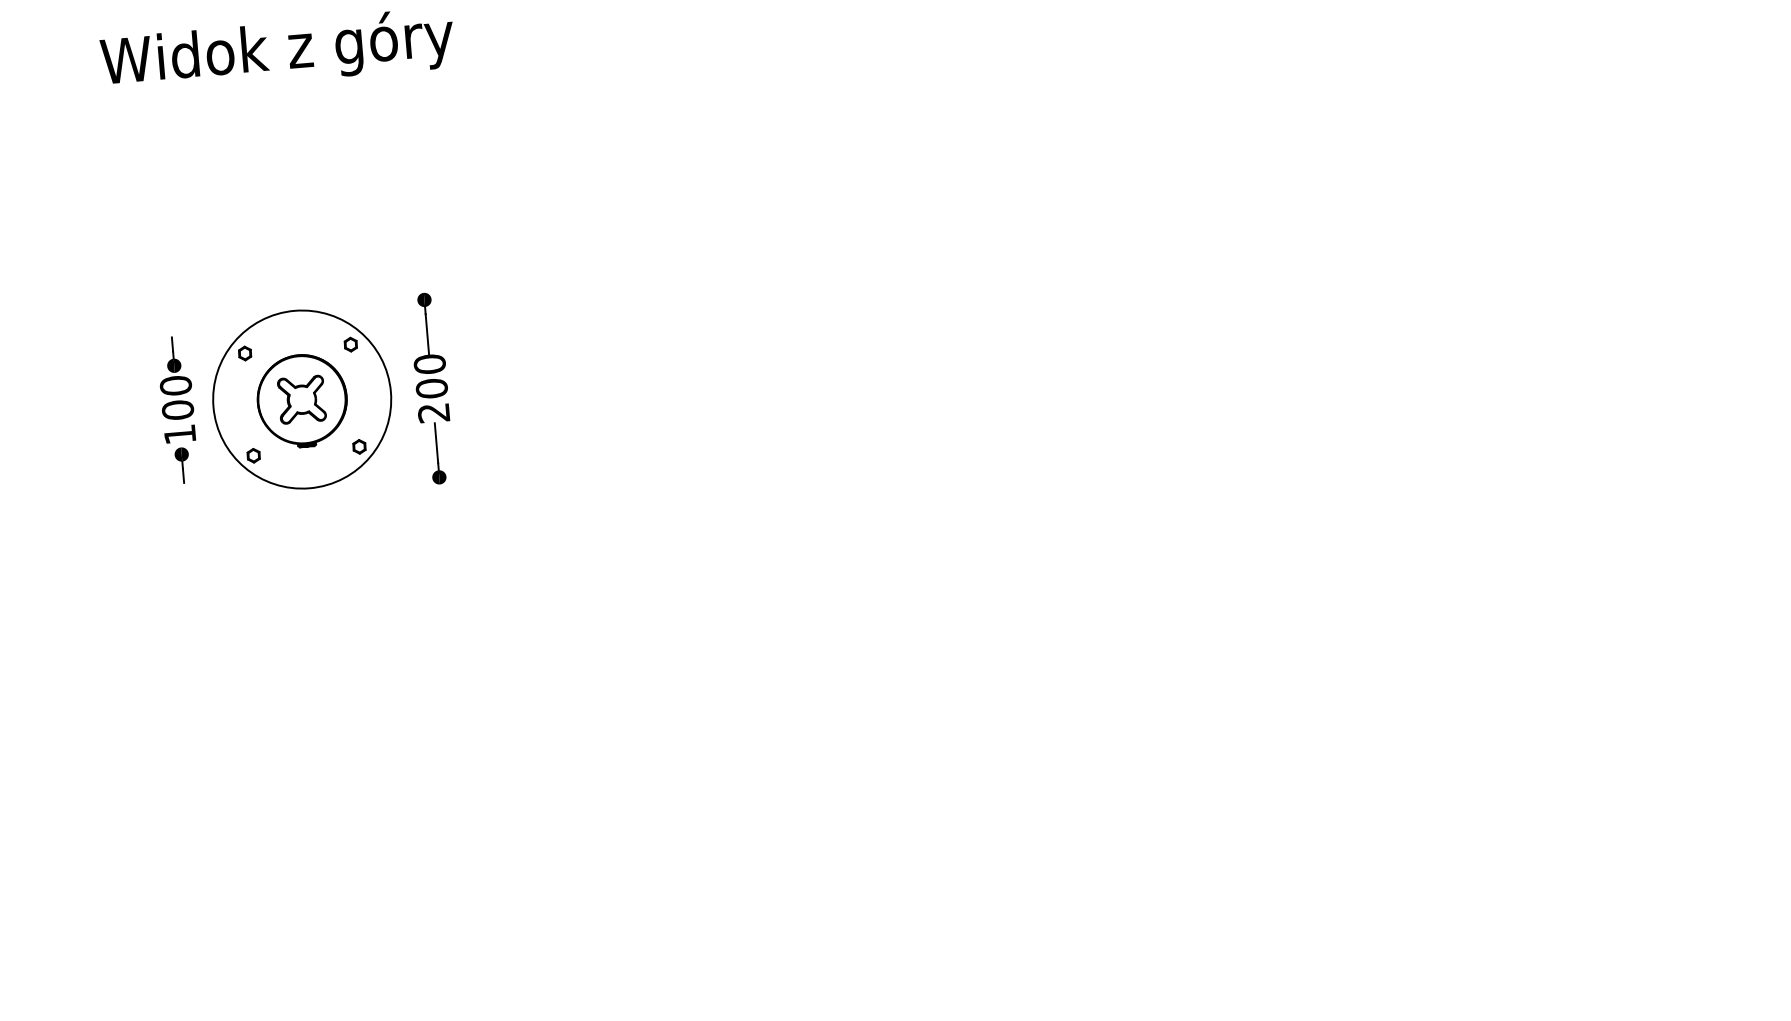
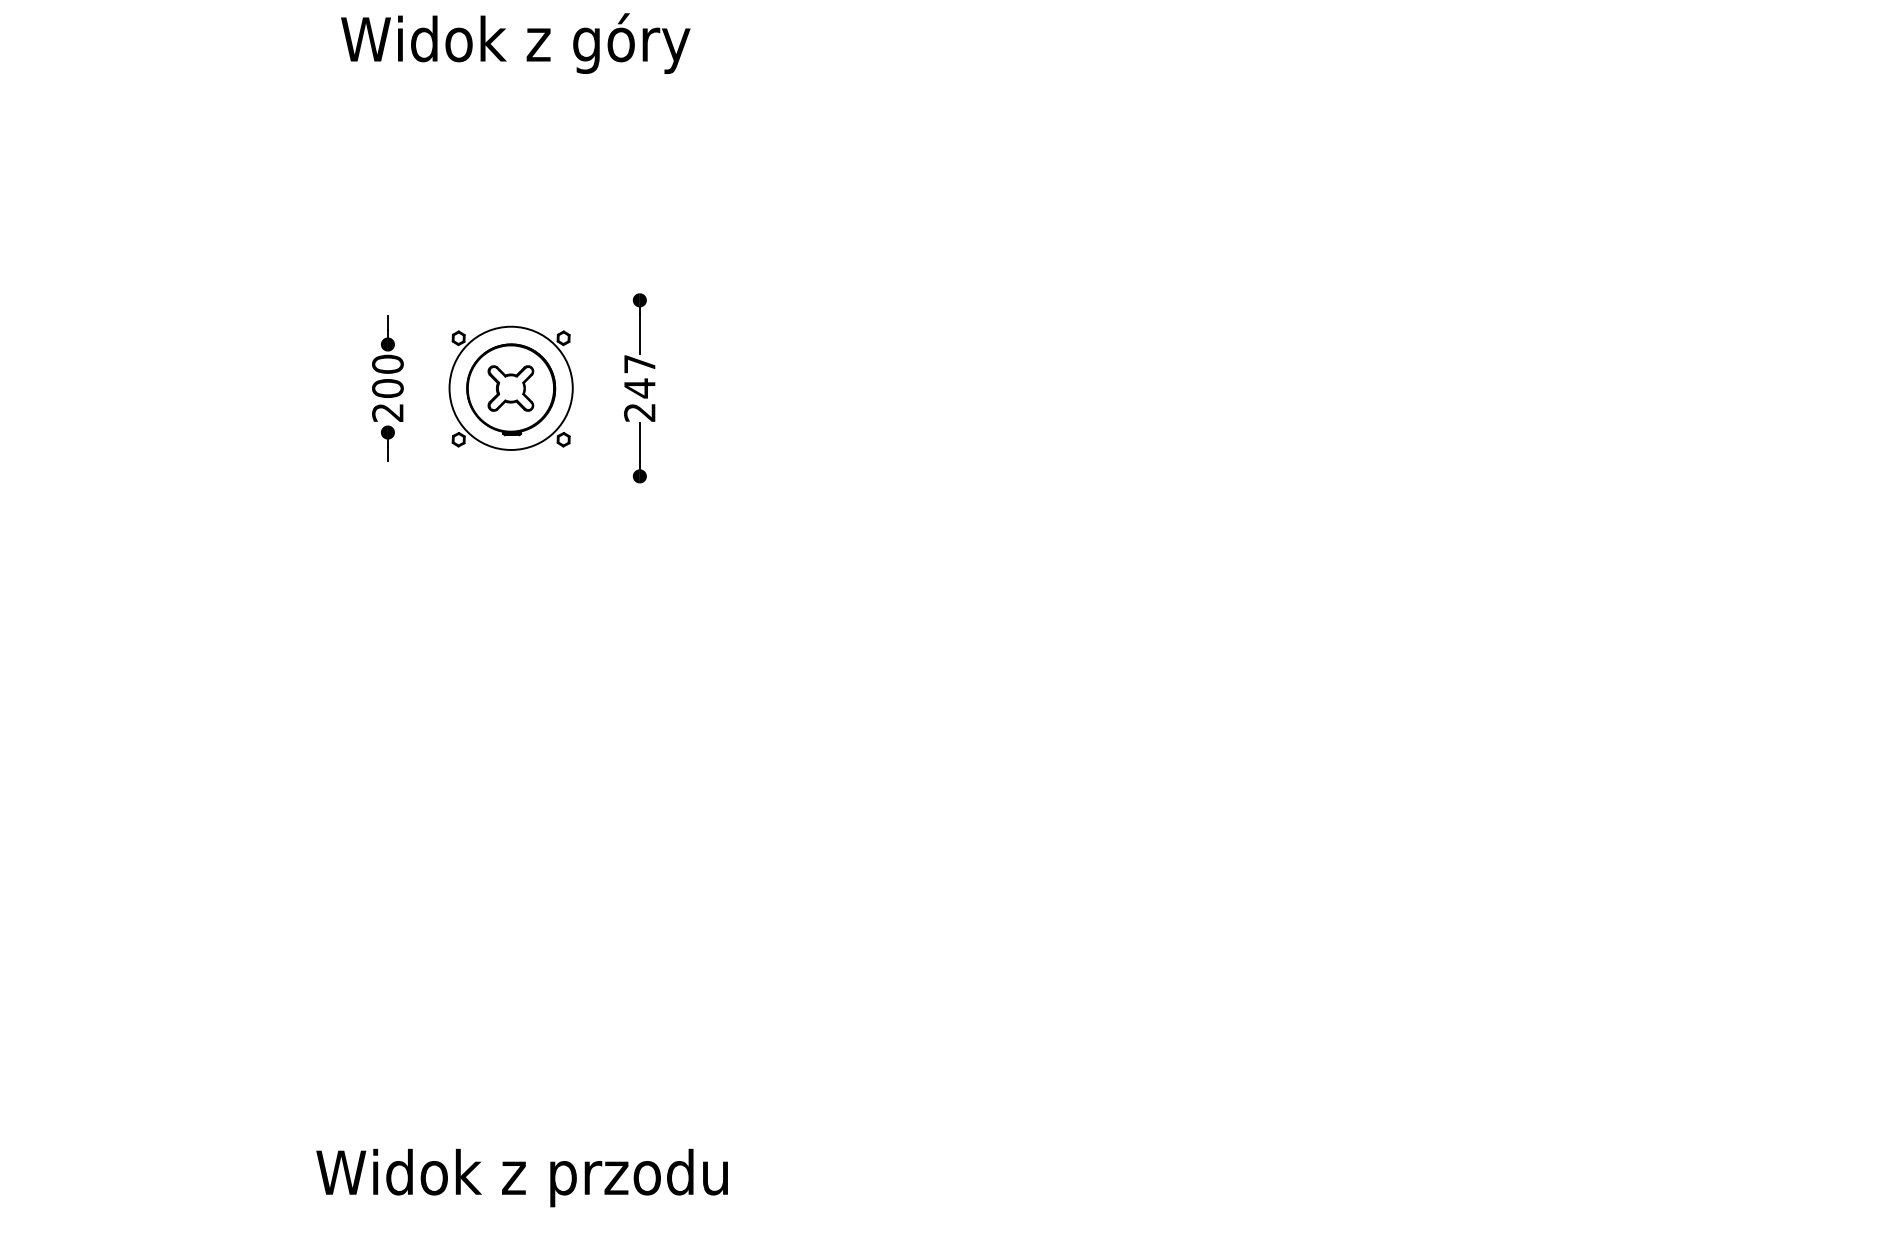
text: (430, 376) -> (639, 376), 200 -> 247
circle: (302, 399) -> (511, 388), size x0.7
text: (179, 434) -> (387, 412), 100 -> 200

